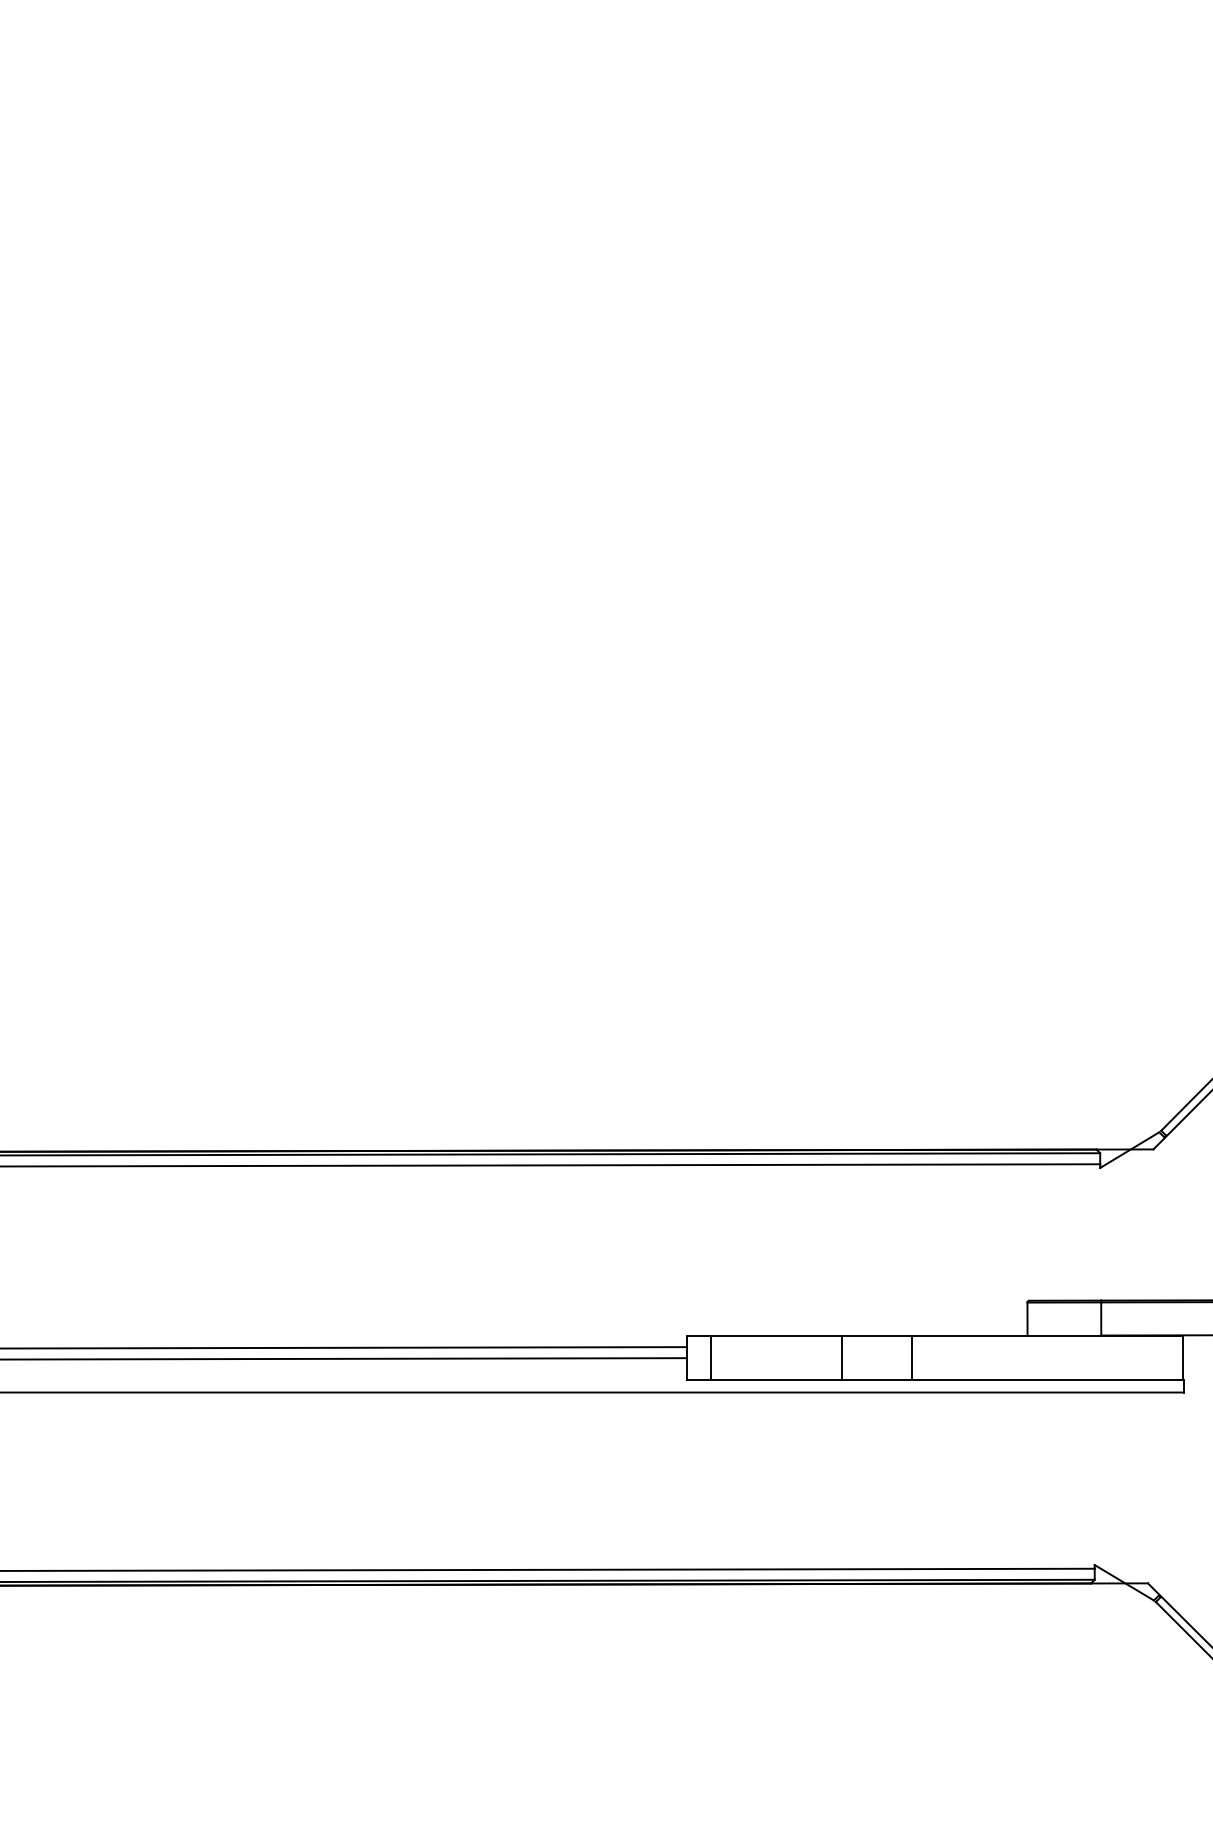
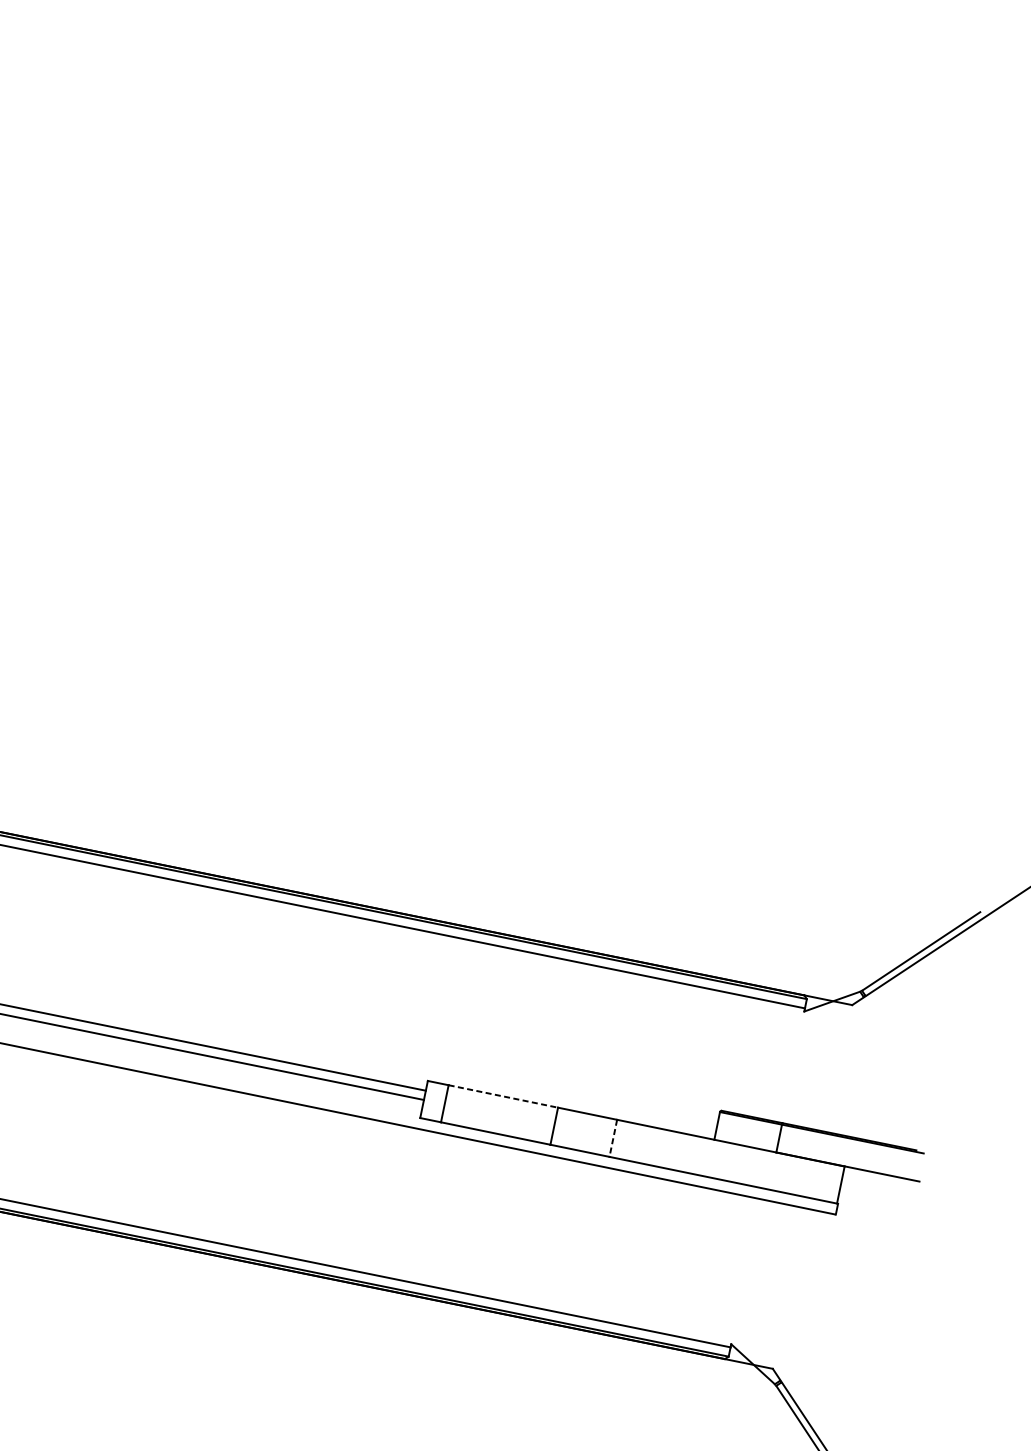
line: (776, 1335) -> (503, 1096), solid -> dashed
line: (911, 1358) -> (612, 1139), solid -> dashed

